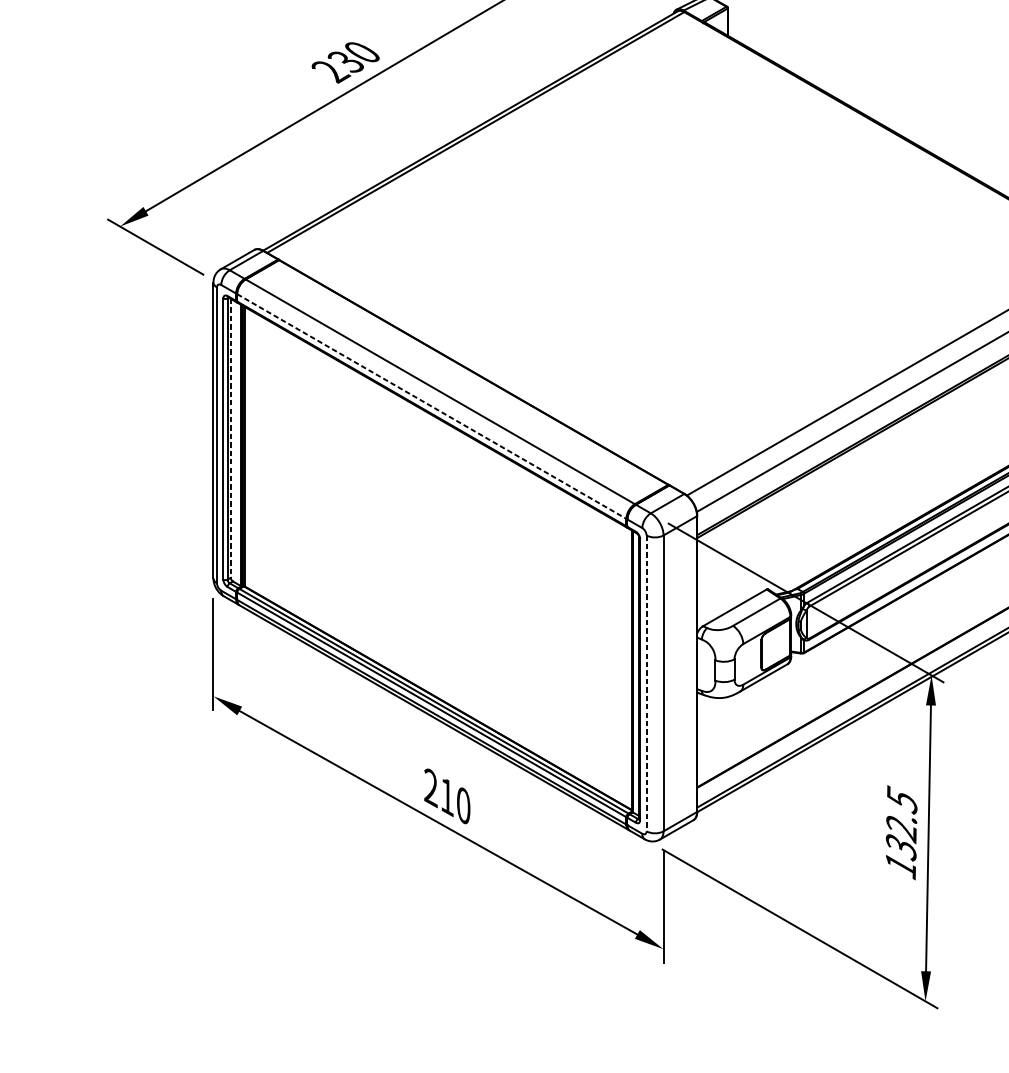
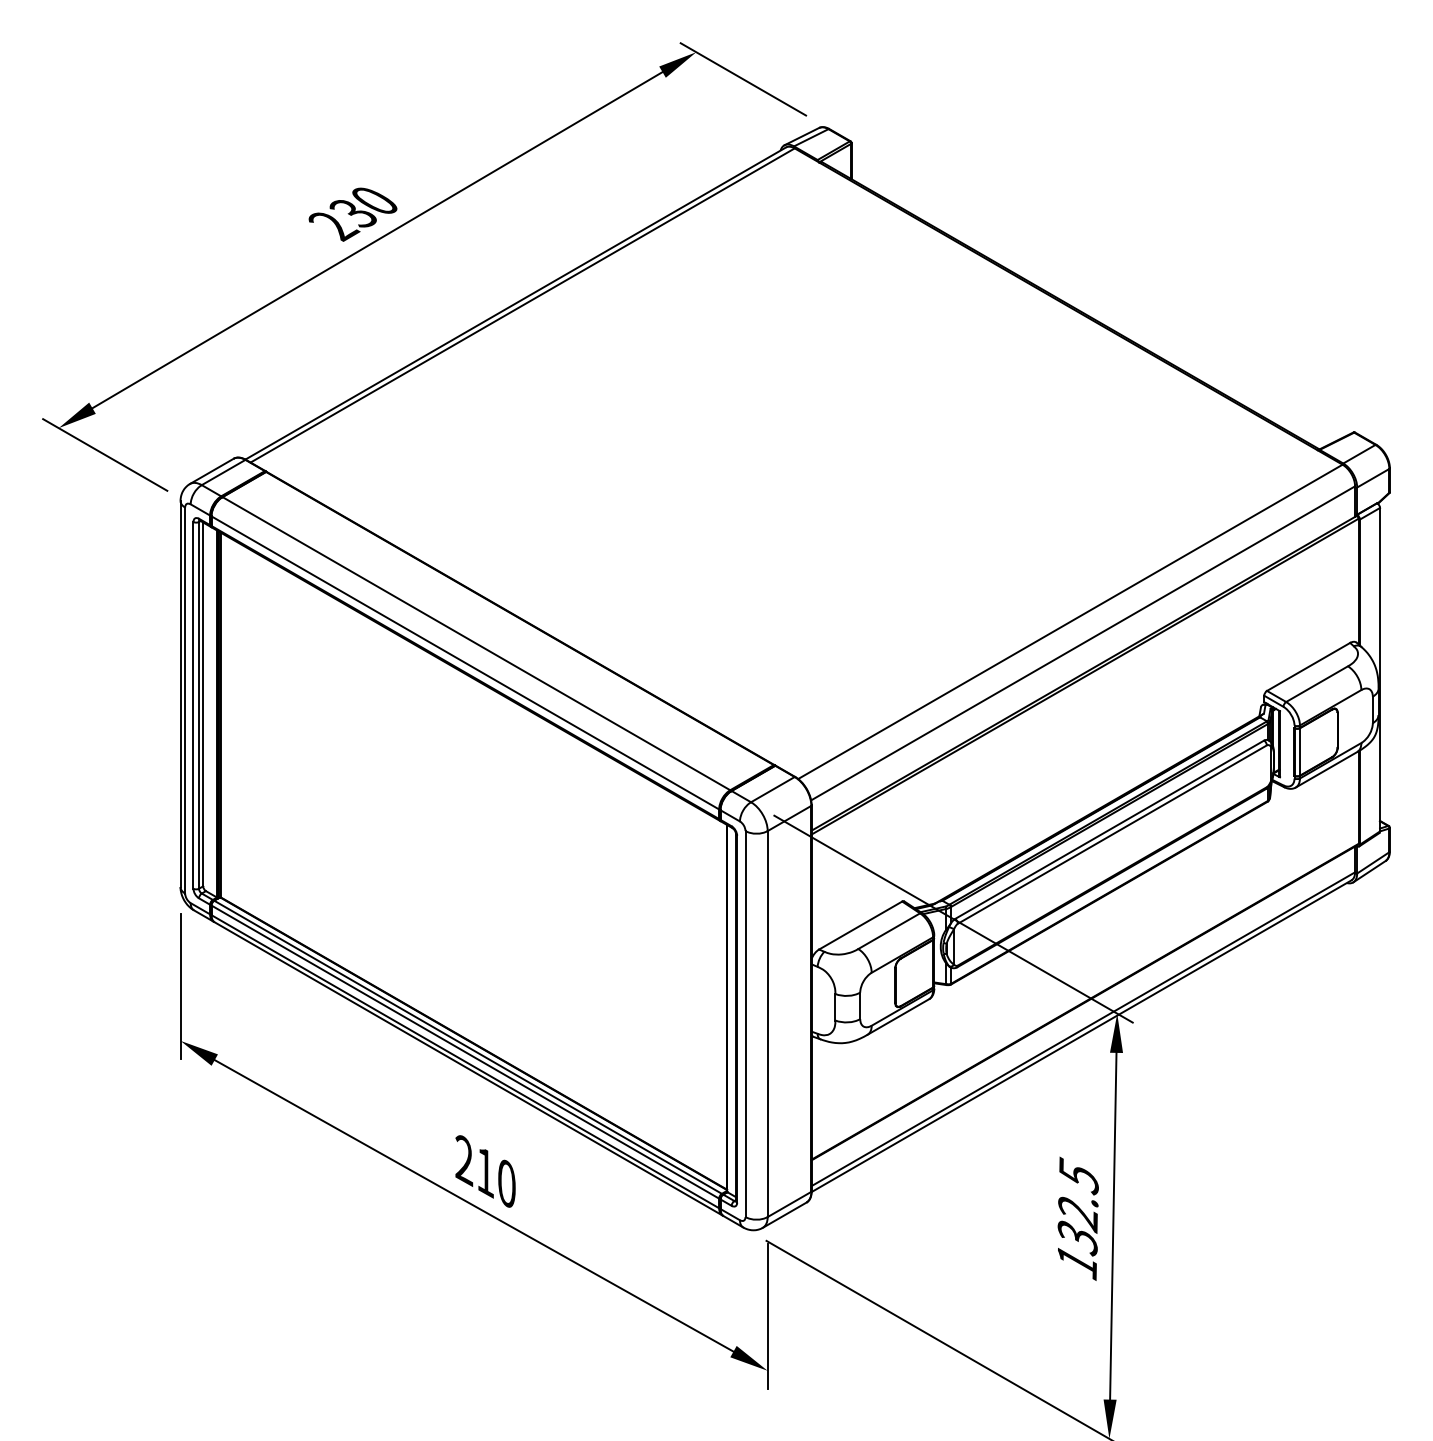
line: (431, 406) -> (465, 663), dashed -> solid
line: (231, 438) -> (203, 704), dashed -> solid
line: (646, 683) -> (745, 1024), dashed -> solid

